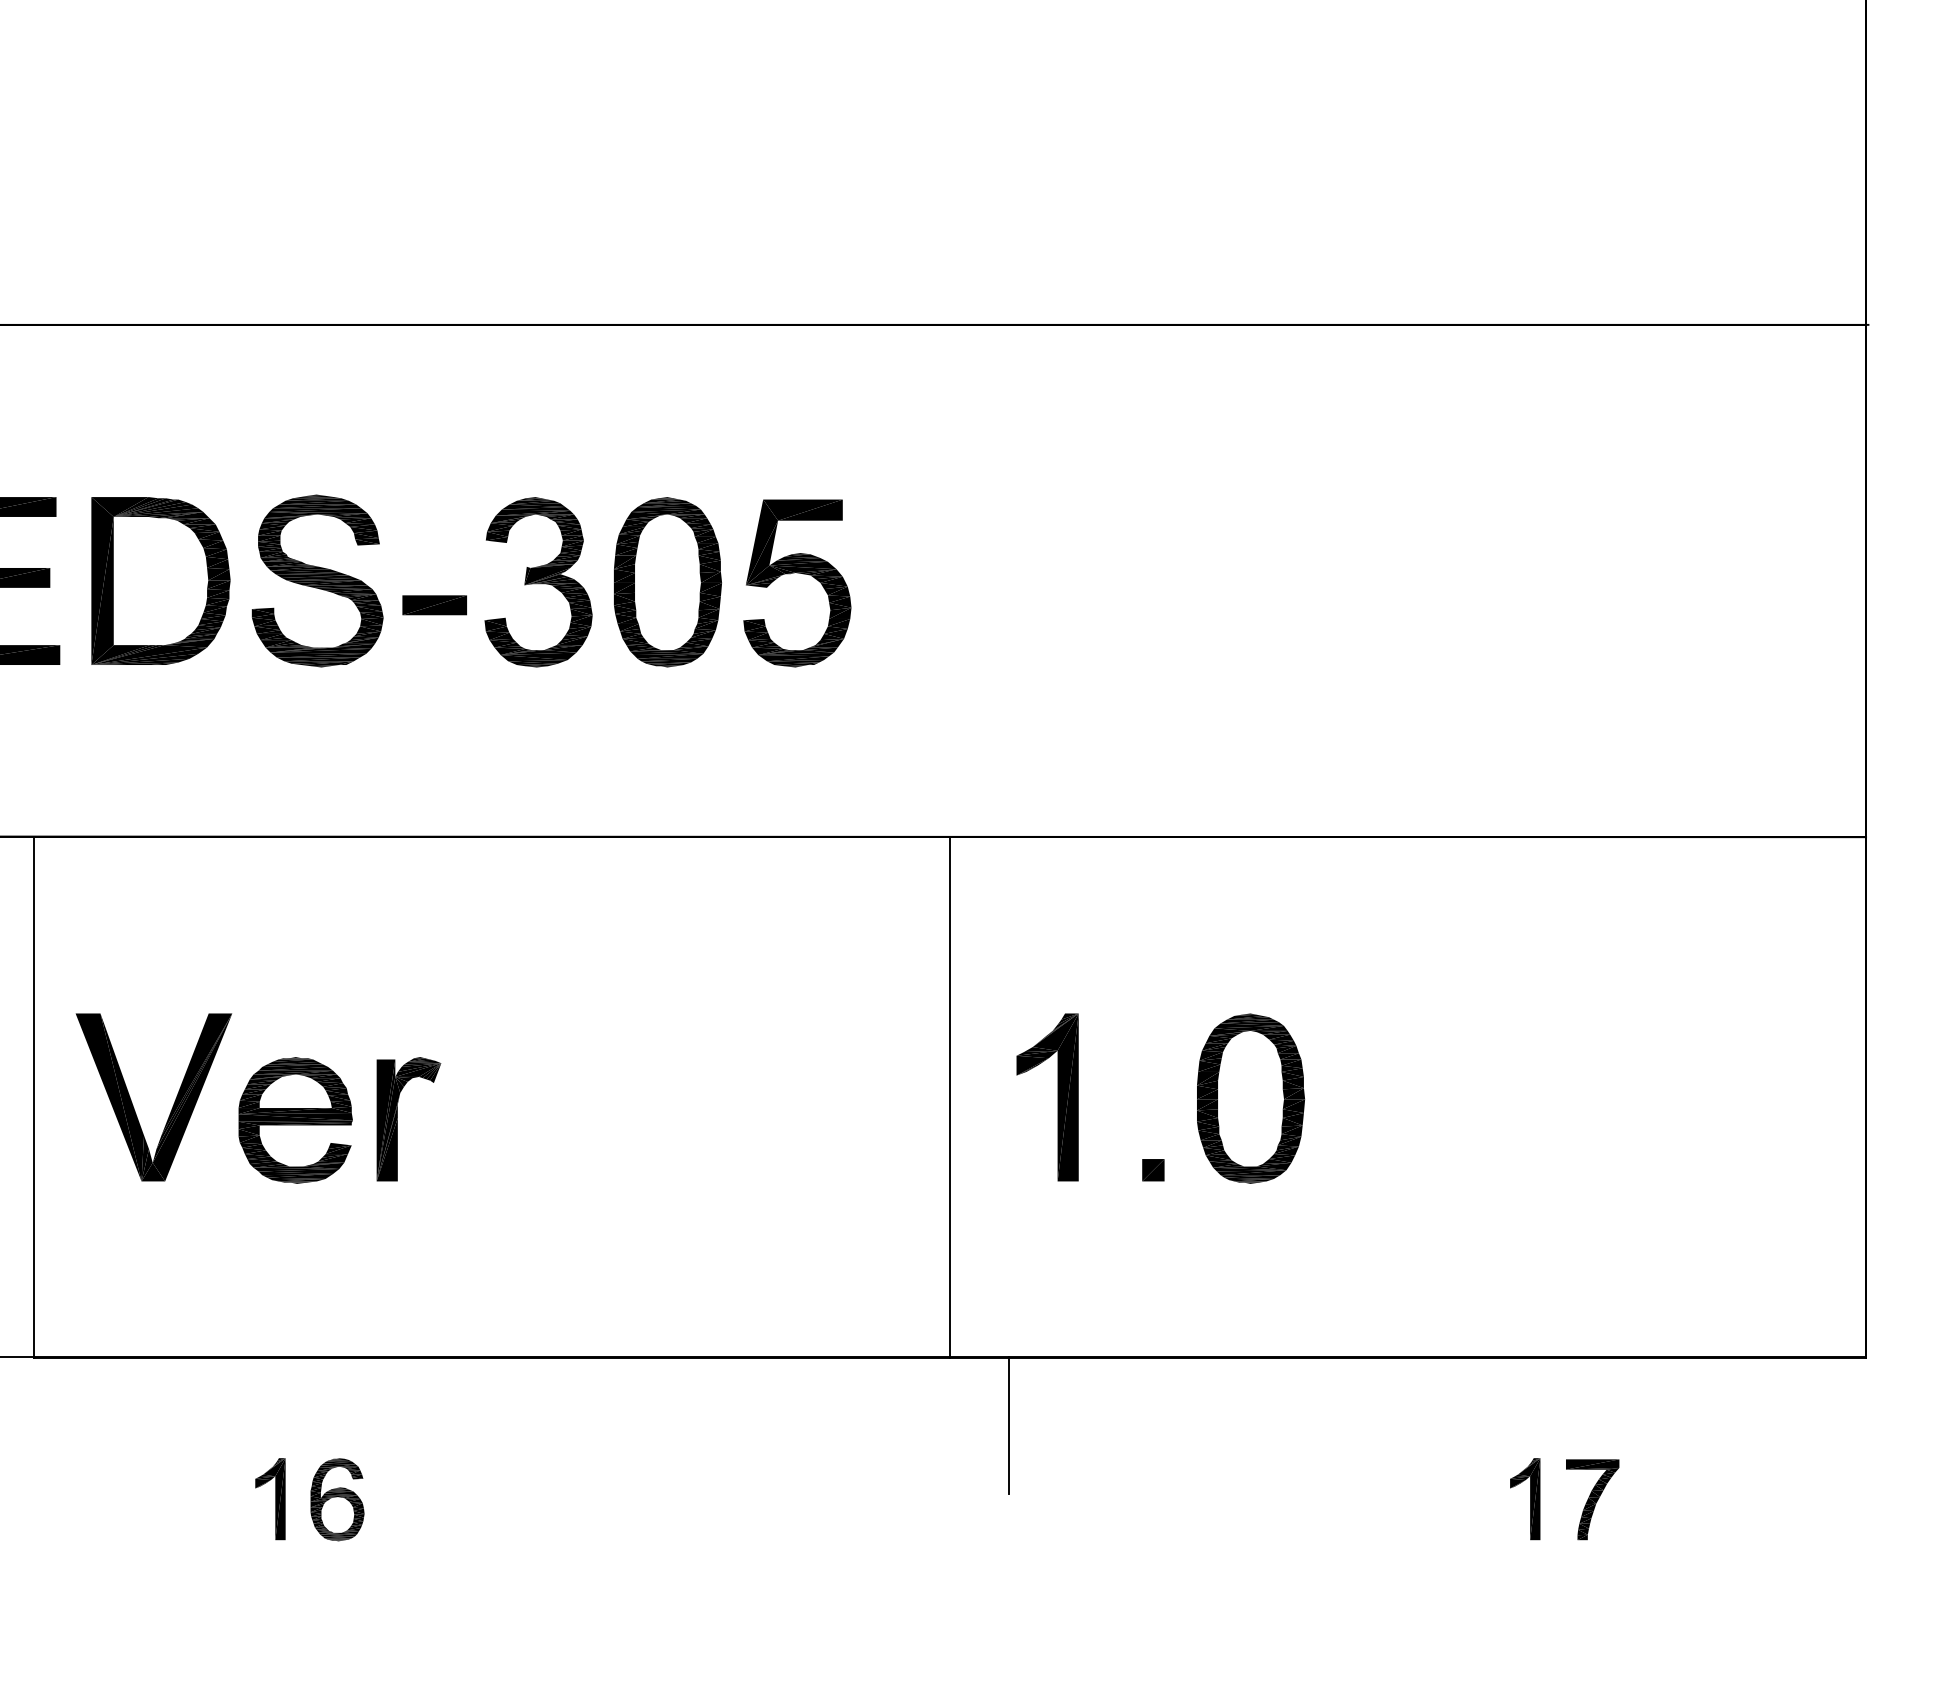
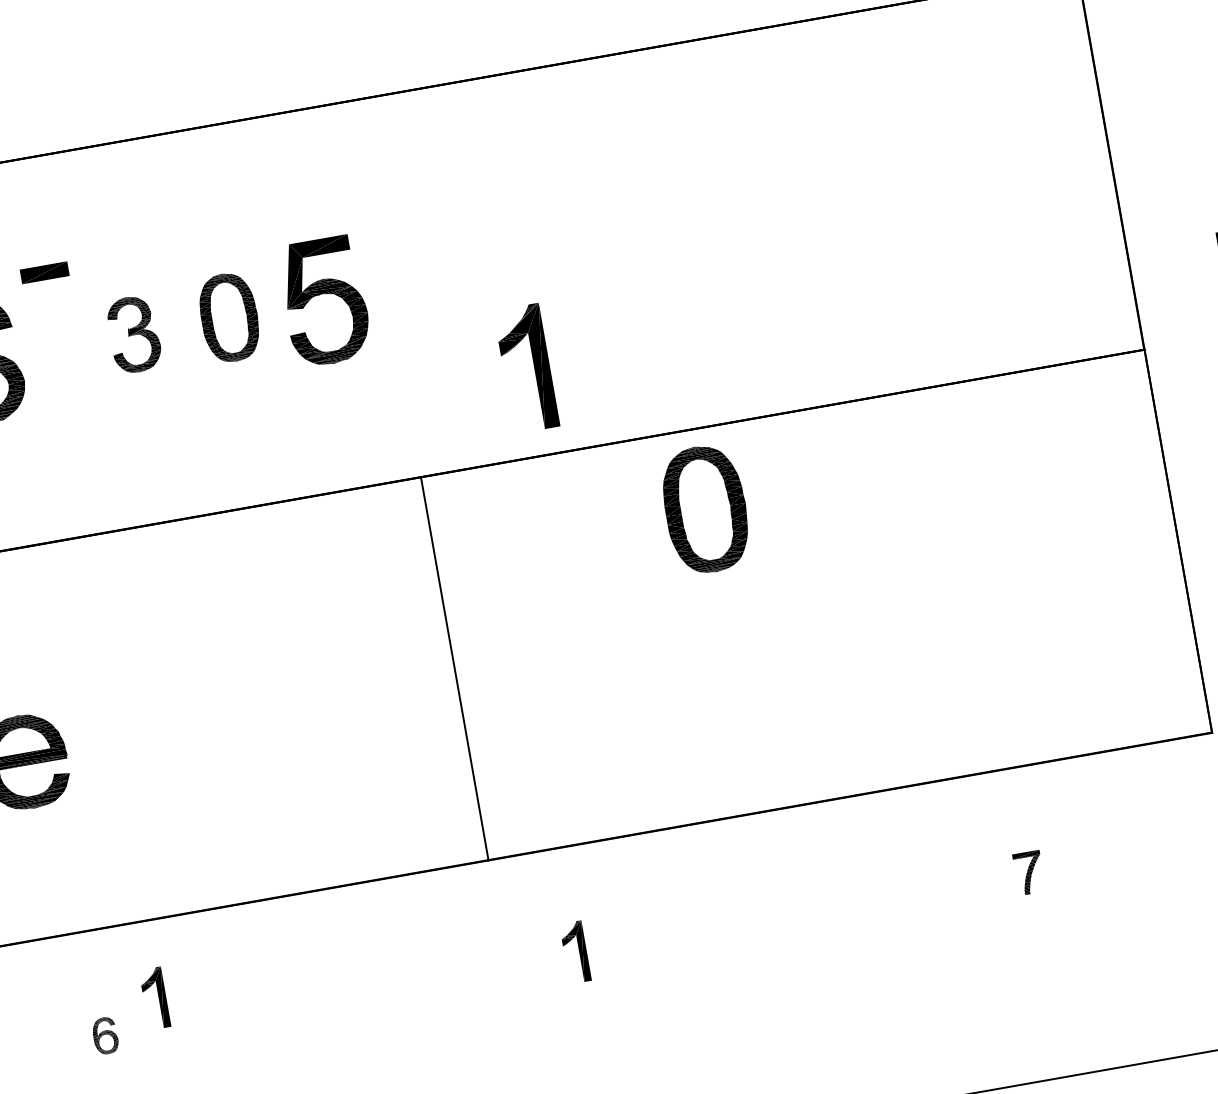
part: (538, 582) -> (134, 334), size x0.6
part: (667, 582) -> (229, 317), size x0.7
part: (434, 605) -> (44, 272), moved
line: (950, 1097) -> (455, 668), moved
part: (1057, 1097) -> (534, 367), moved
part: (1251, 1098) -> (706, 509), moved
part: (397, 1119) -> (100, 748), removed
part: (1153, 1170) -> (663, 687), removed
line: (1009, 1425) -> (590, 893), removed
part: (270, 1499) -> (155, 998), moved
part: (337, 1499) -> (105, 1035), size x0.6
part: (1525, 1499) -> (575, 952), moved
part: (1592, 1499) -> (1029, 872), size x0.7

